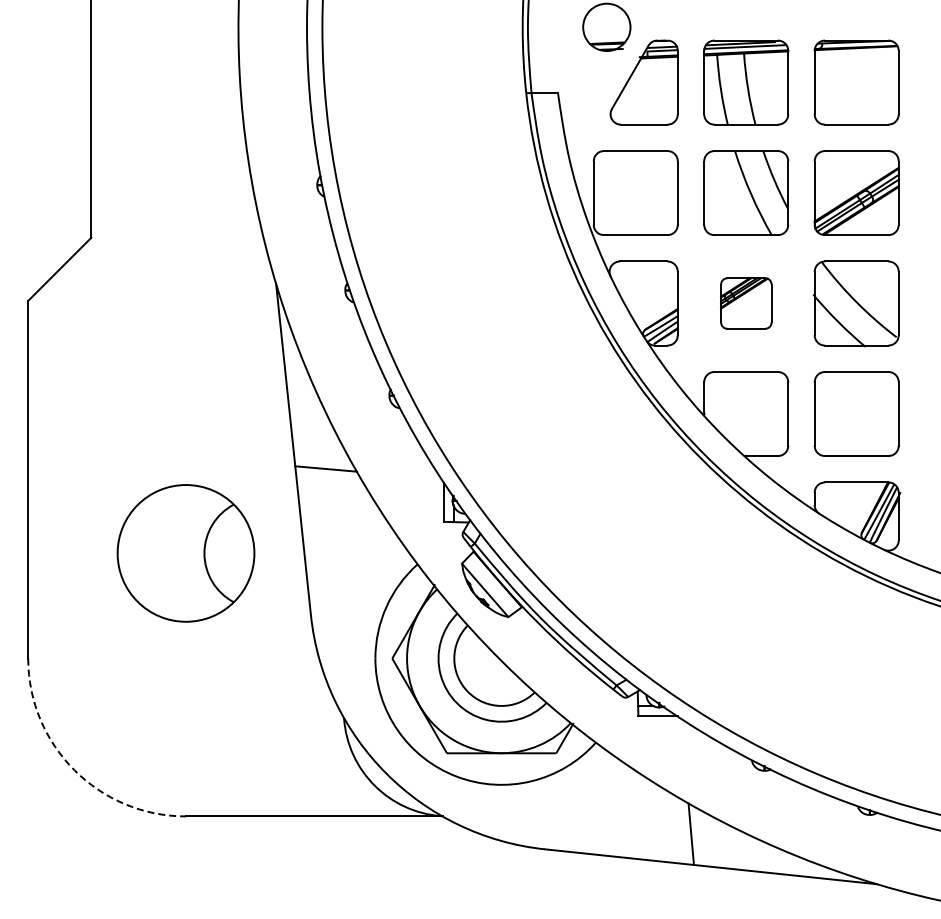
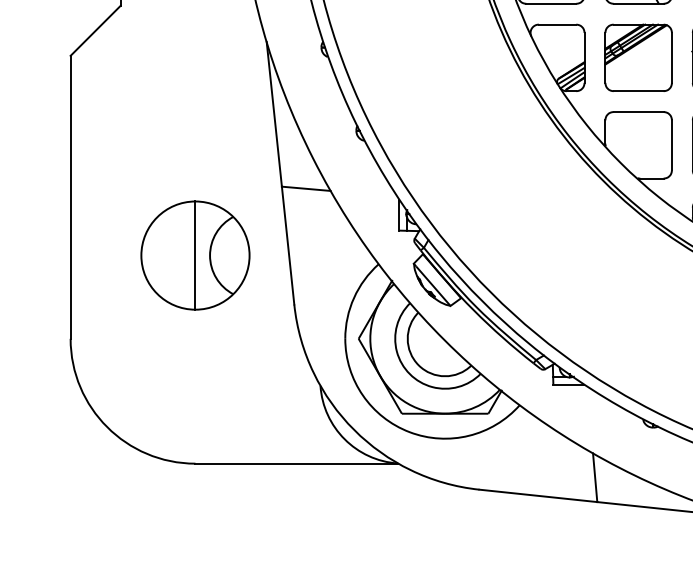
part: (746, 303) -> (638, 57), size x1.67
line: (186, 553) -> (195, 255), added
arc: (74, 770) -> (107, 427), dashed -> solid

